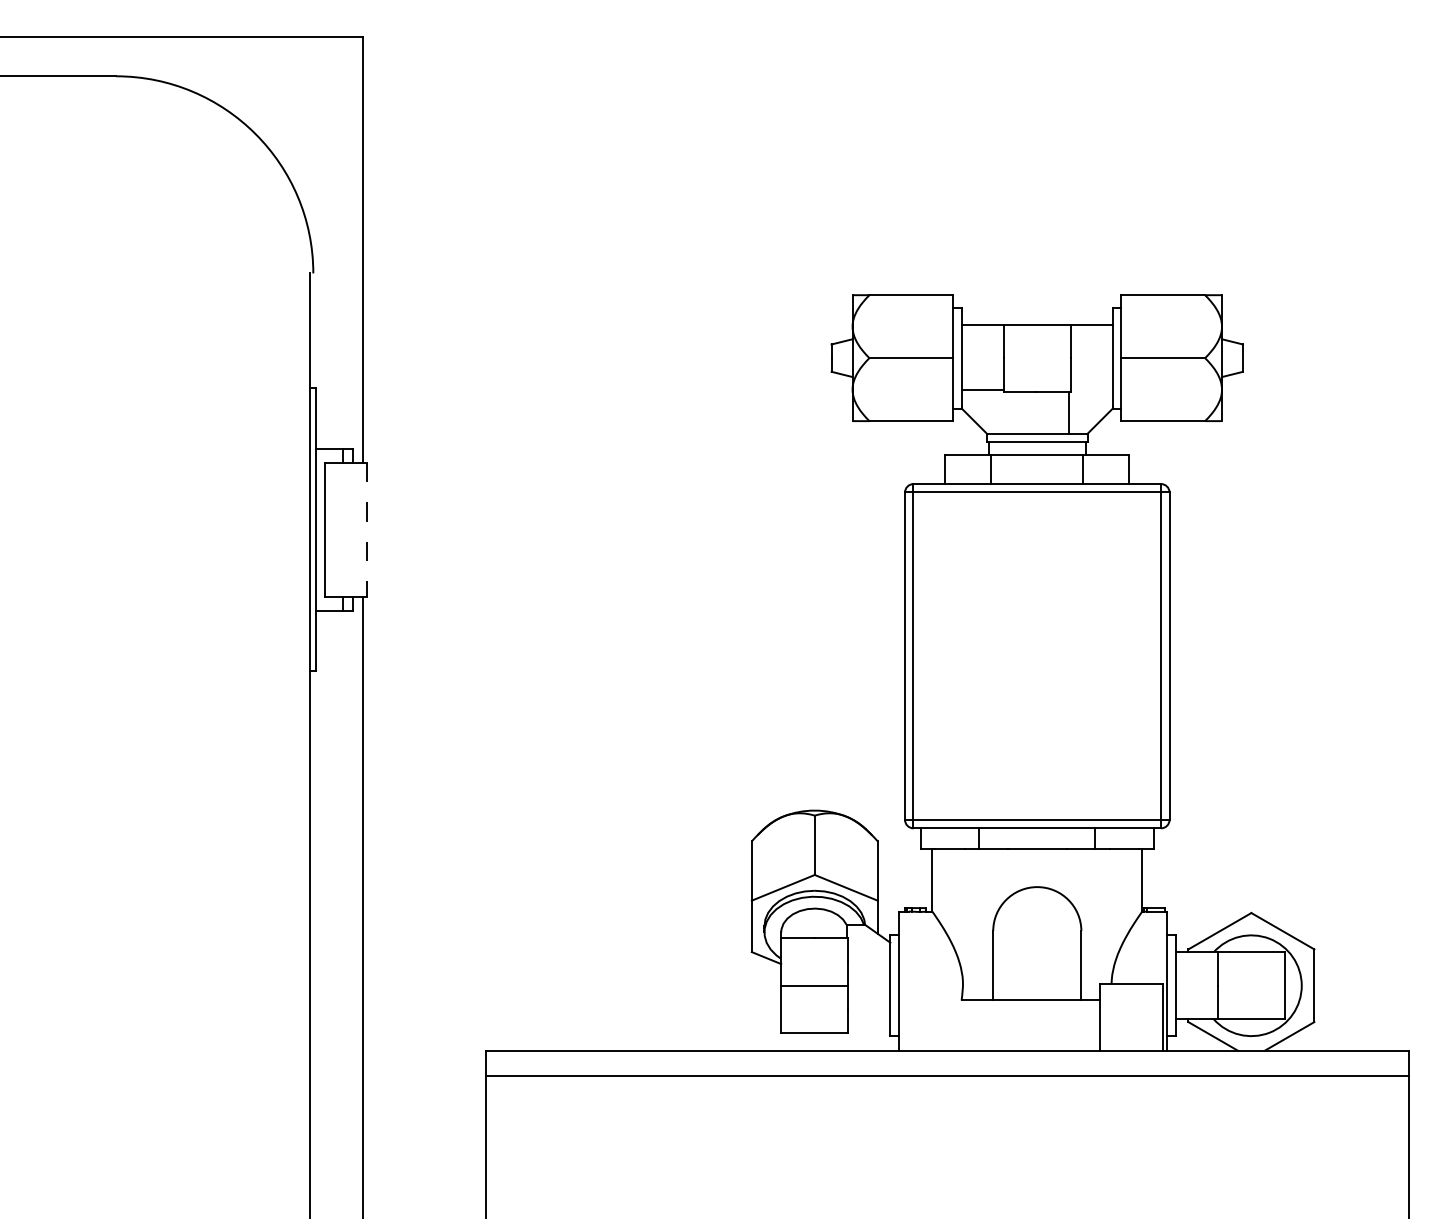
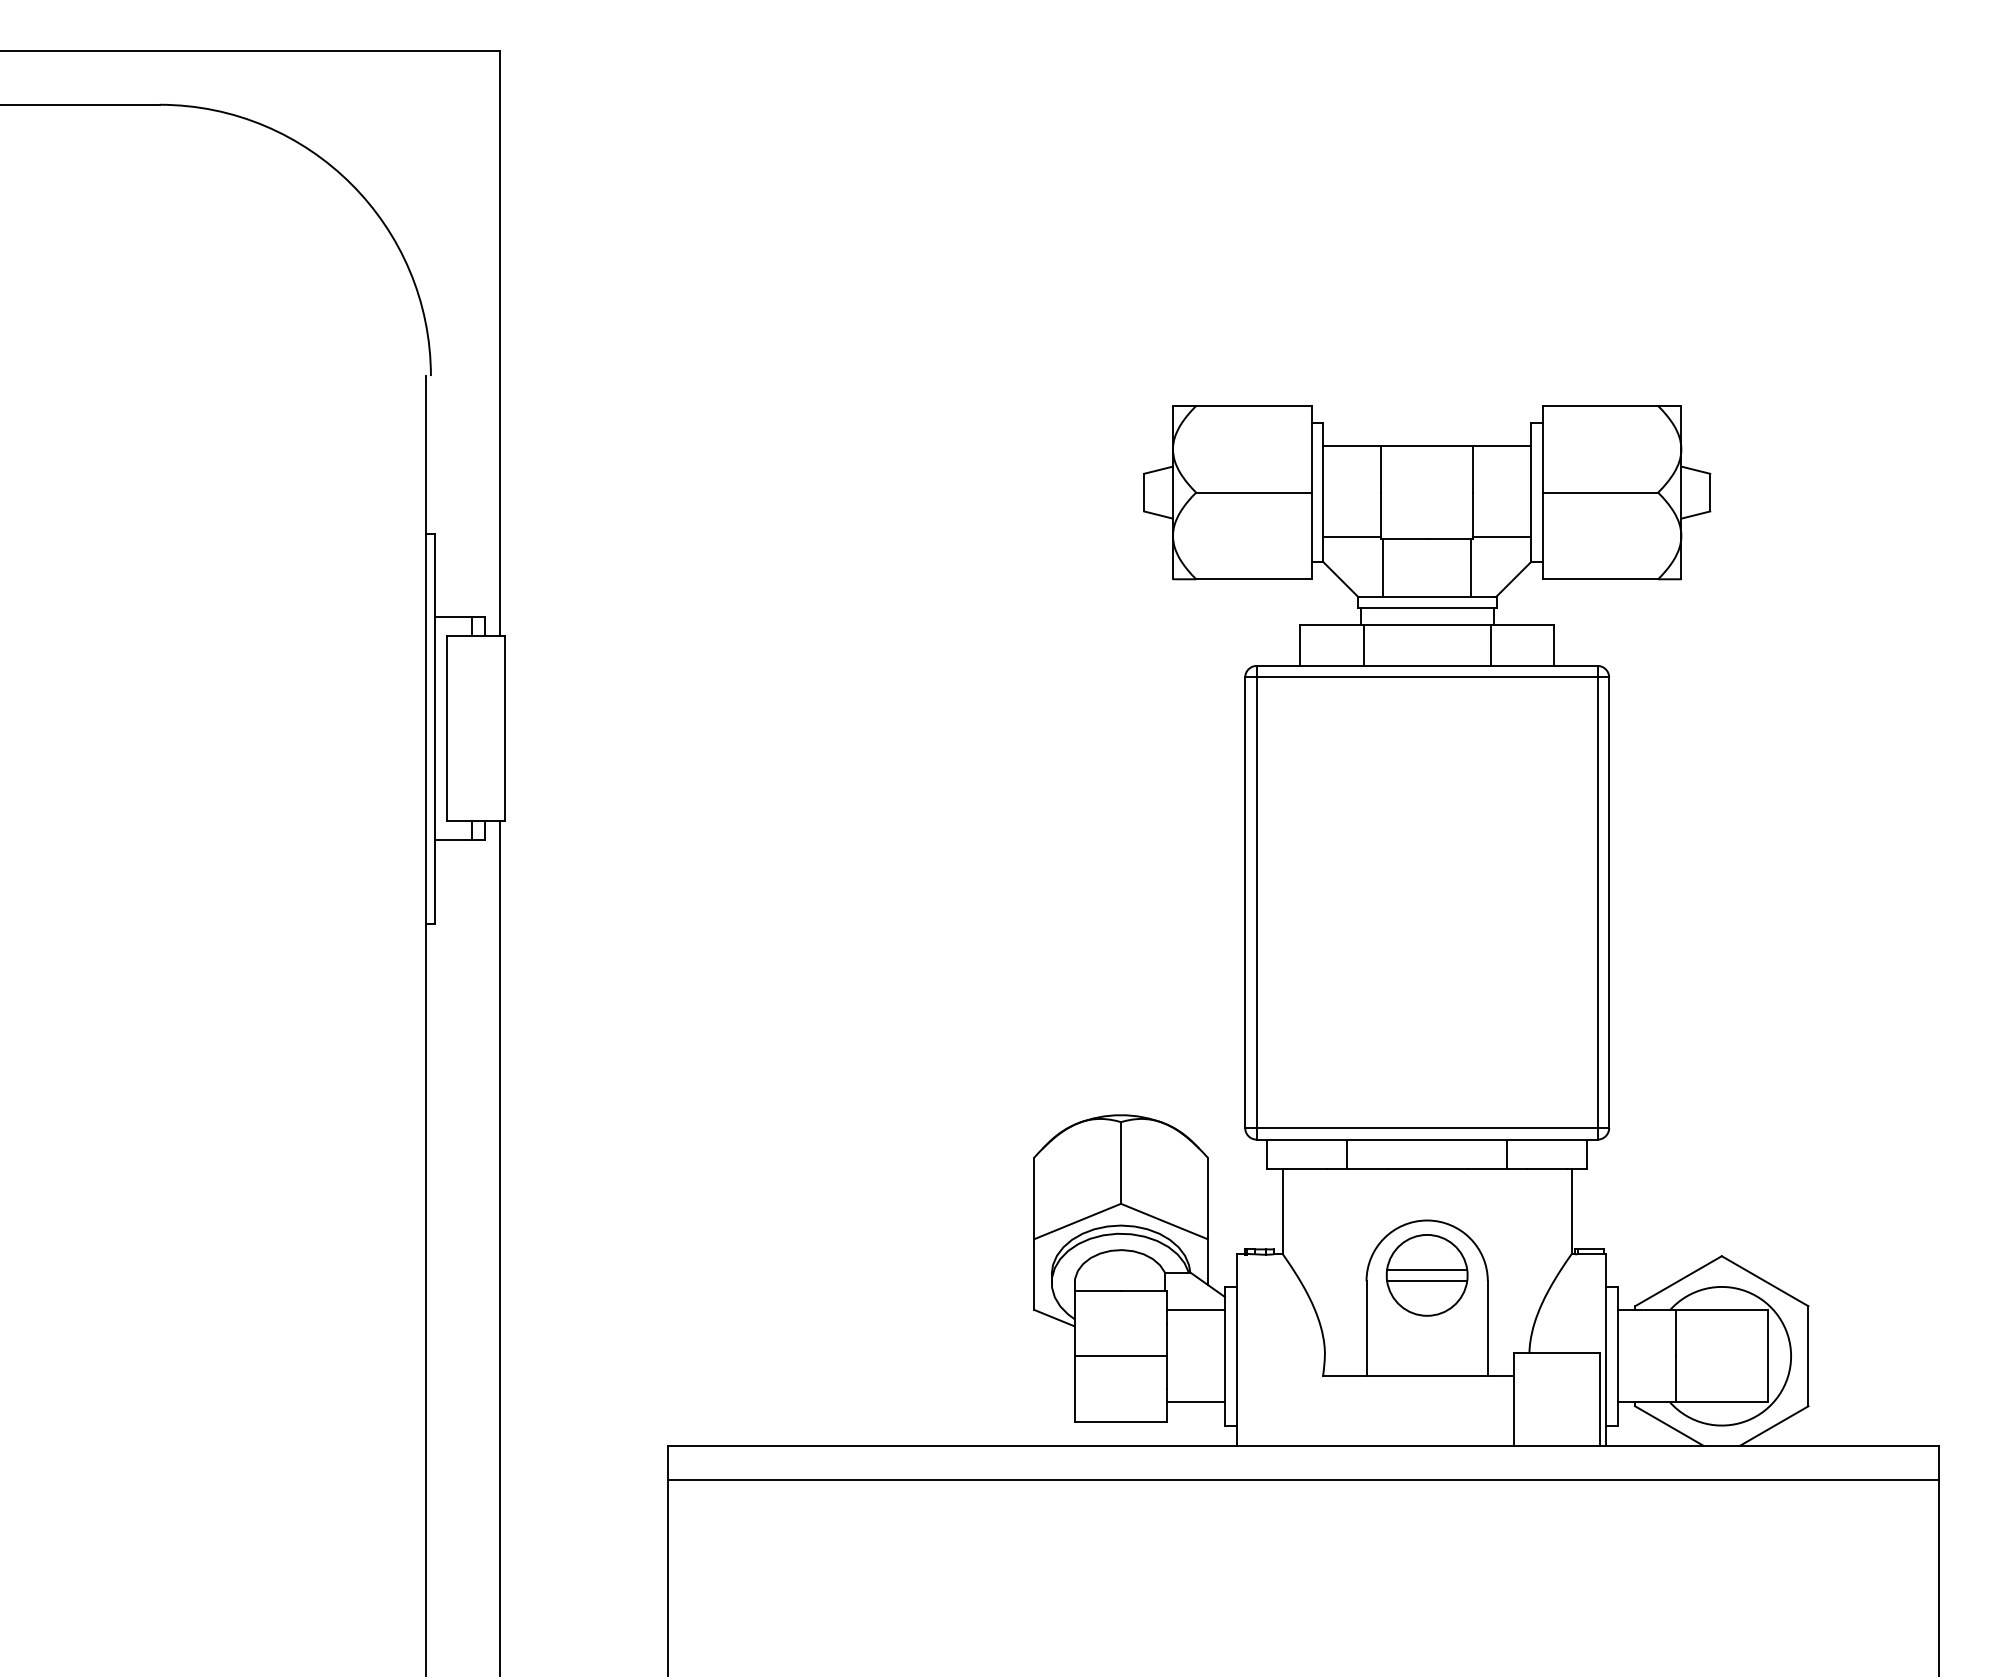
line: (1092, 390) -> (1502, 536), added
line: (1005, 412) -> (1383, 567), added
line: (367, 530) -> (505, 729), dashed -> solid
part: (1036, 927) -> (1426, 1275), added
line: (869, 952) -> (1196, 1310), added
line: (869, 1019) -> (1196, 1402), added

